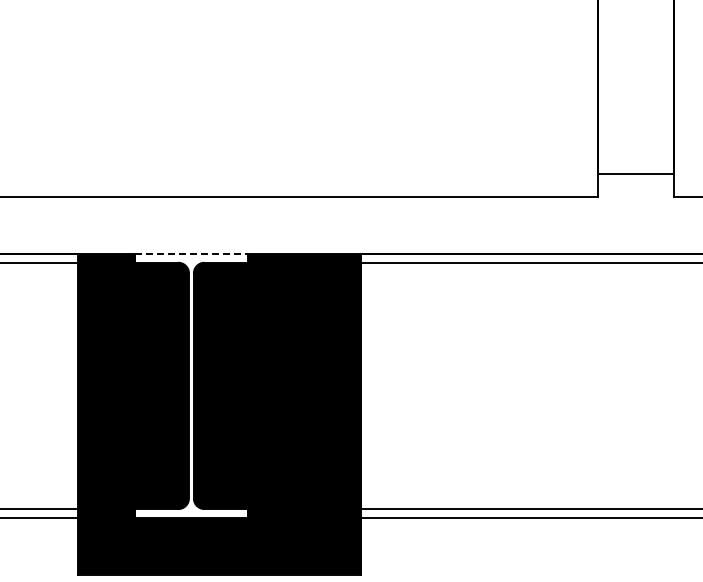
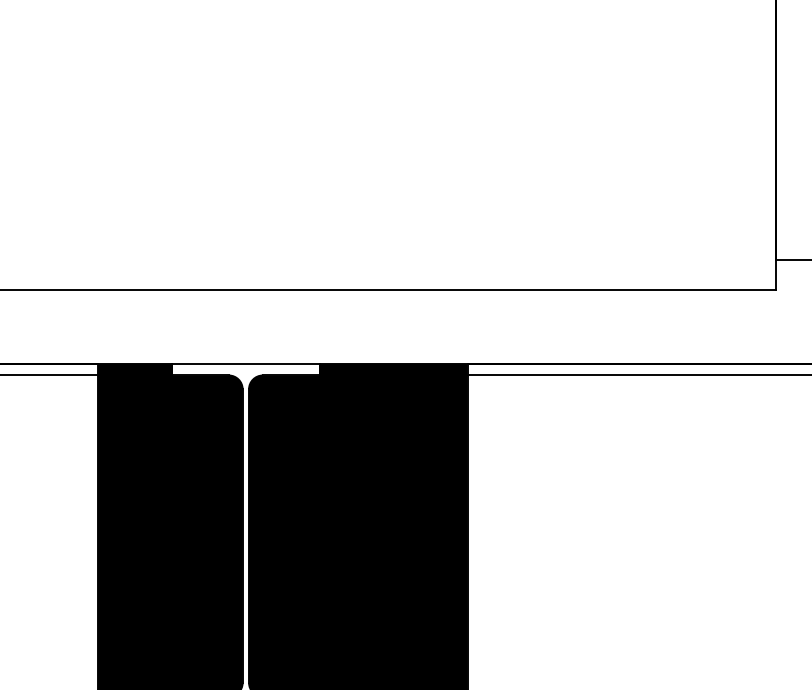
line: (191, 253) -> (245, 363), dashed -> solid

